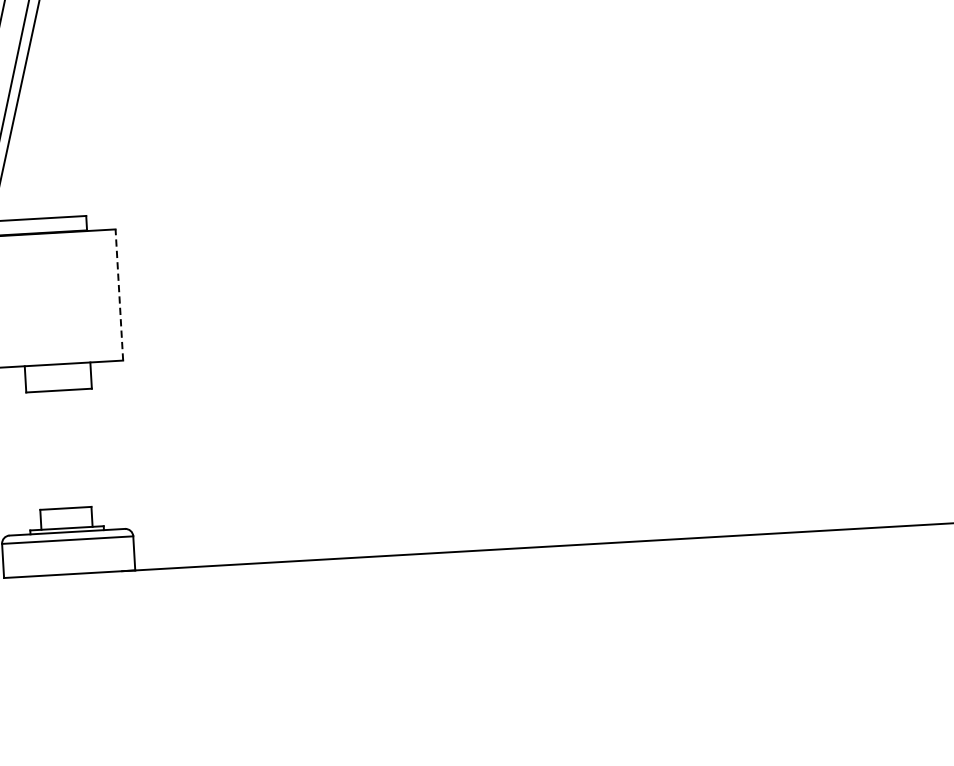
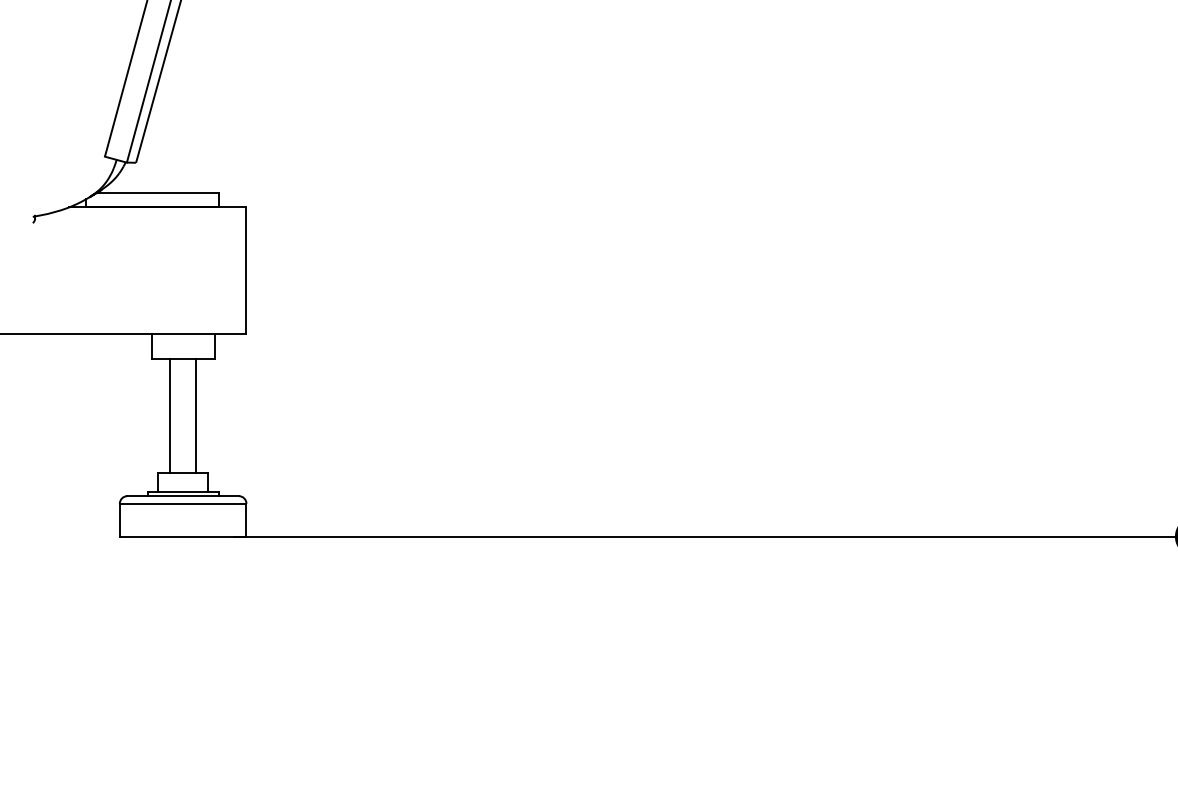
line: (119, 294) -> (246, 270), dashed -> solid
line: (75, 449) -> (195, 416), added
line: (49, 450) -> (170, 416), added

